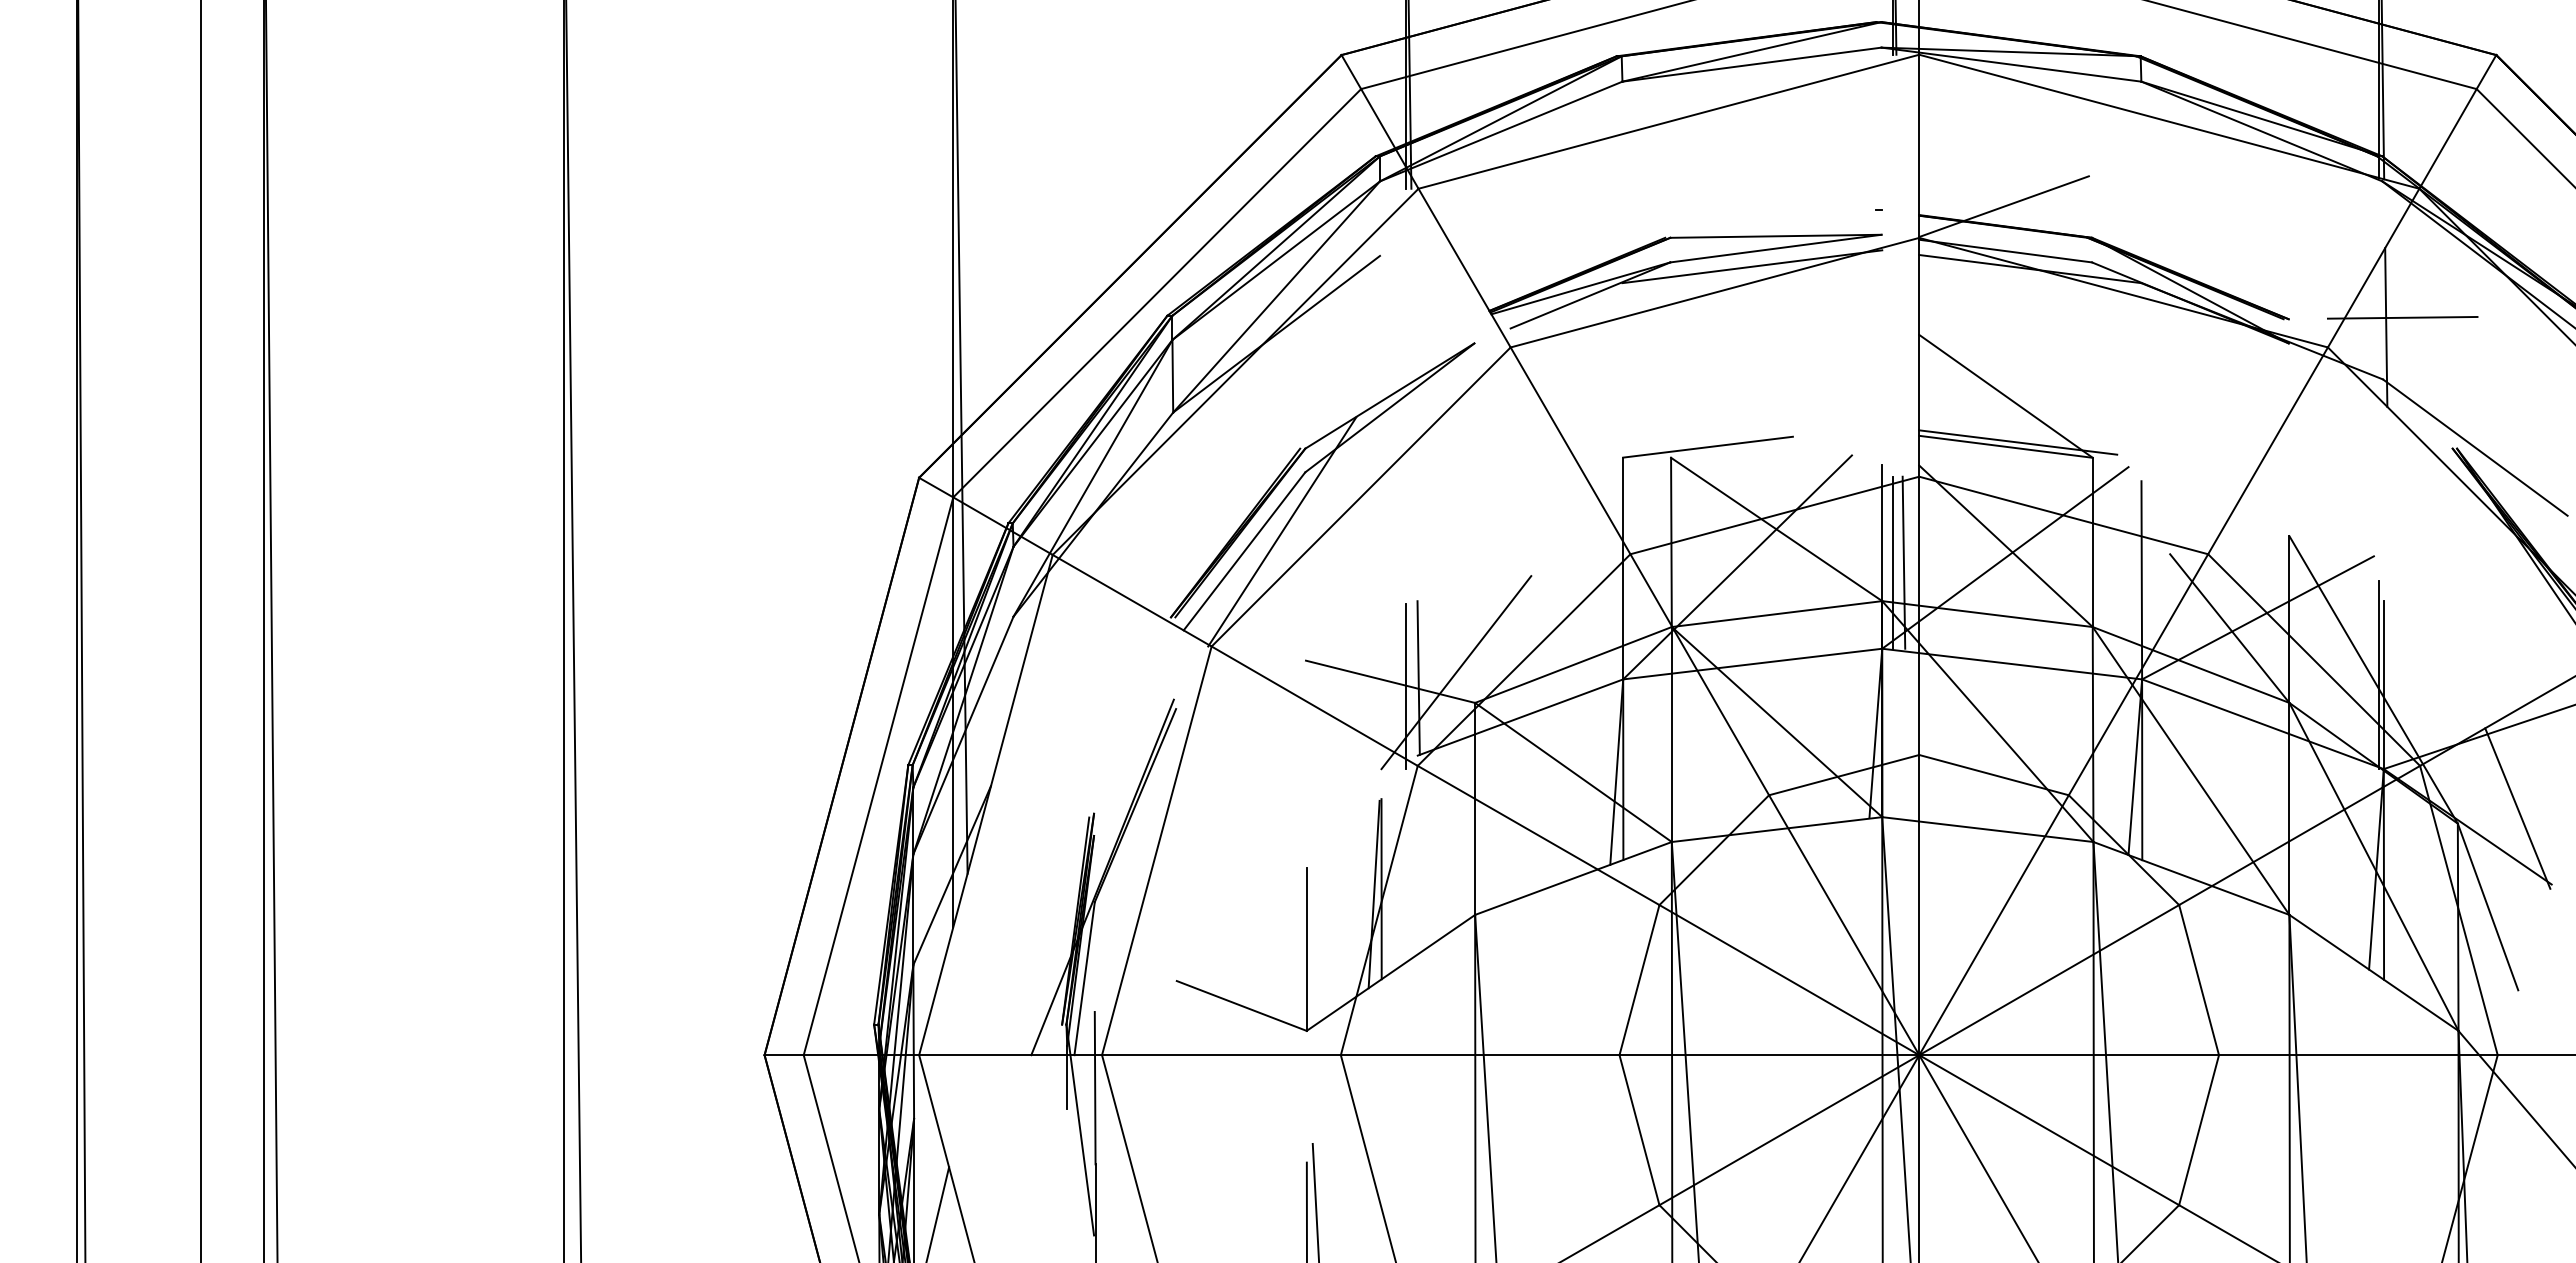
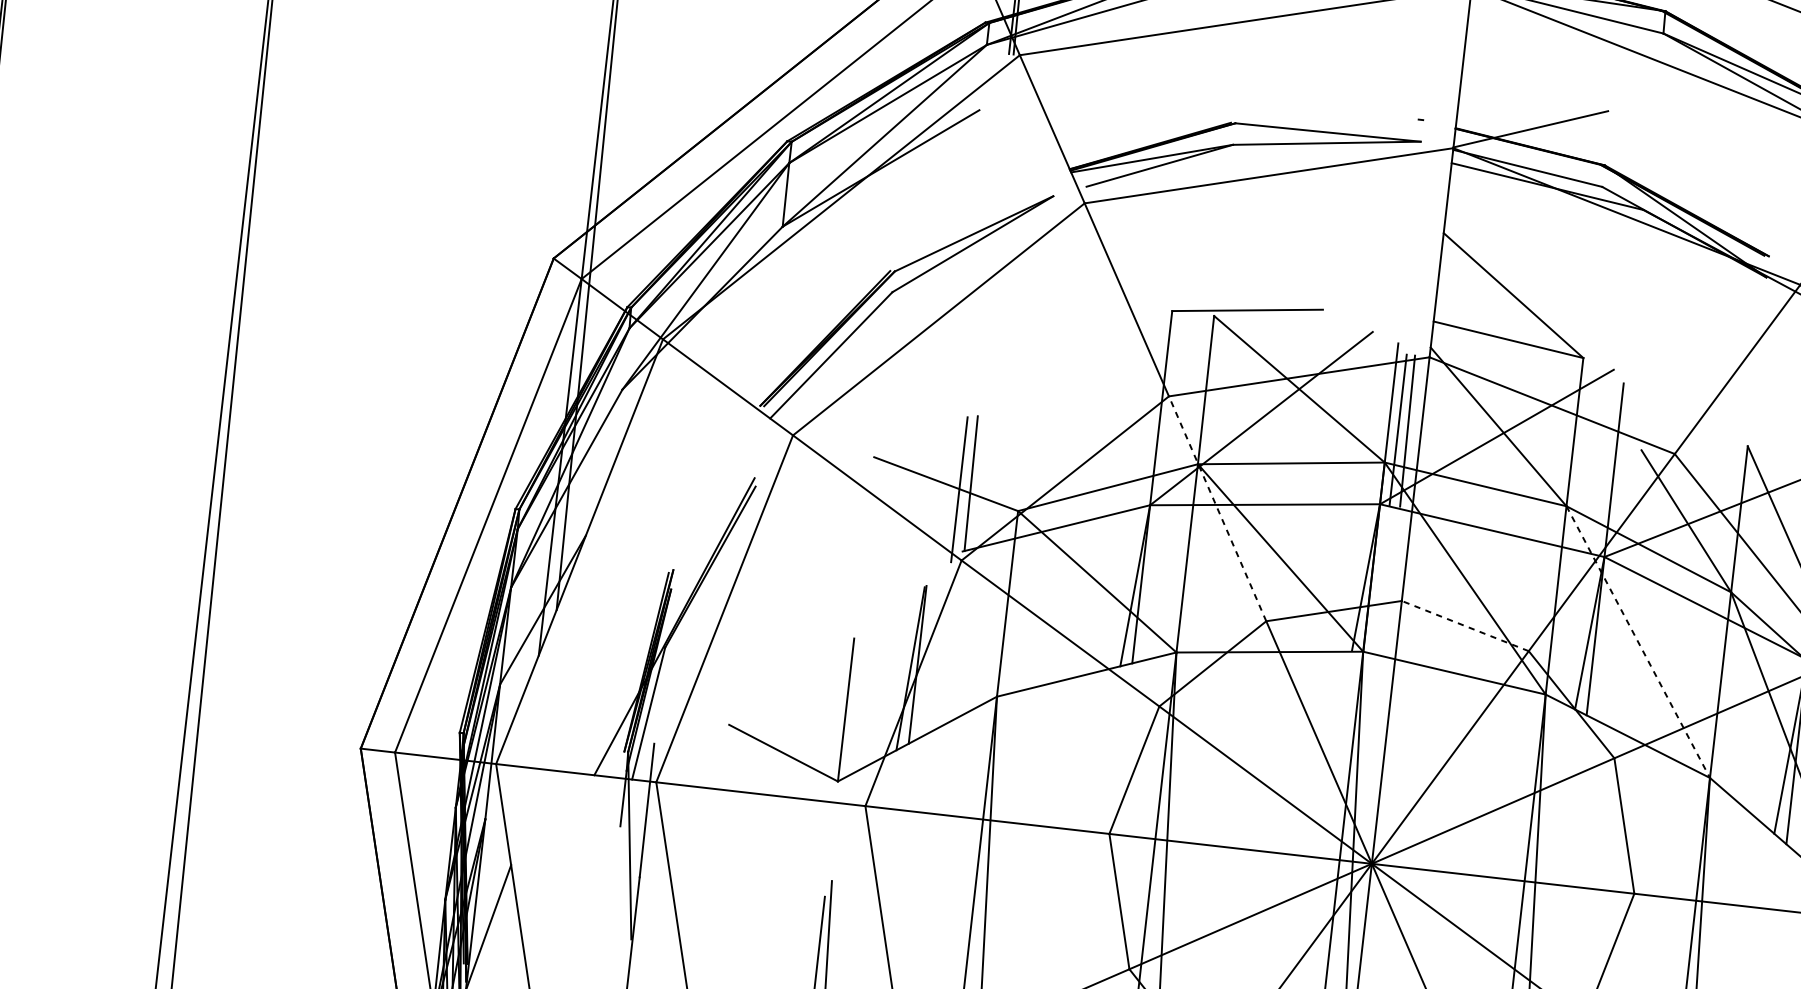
line: (1752, 266) -> (1304, 156), removed
line: (2018, 442) -> (1519, 337), removed
line: (1282, 531) -> (866, 341), removed
line: (1456, 672) -> (1004, 482), removed
line: (1699, 674) -> (1217, 508), solid -> dashed
line: (2191, 771) -> (1638, 642), solid -> dashed
line: (1993, 775) -> (1464, 626), solid -> dashed

